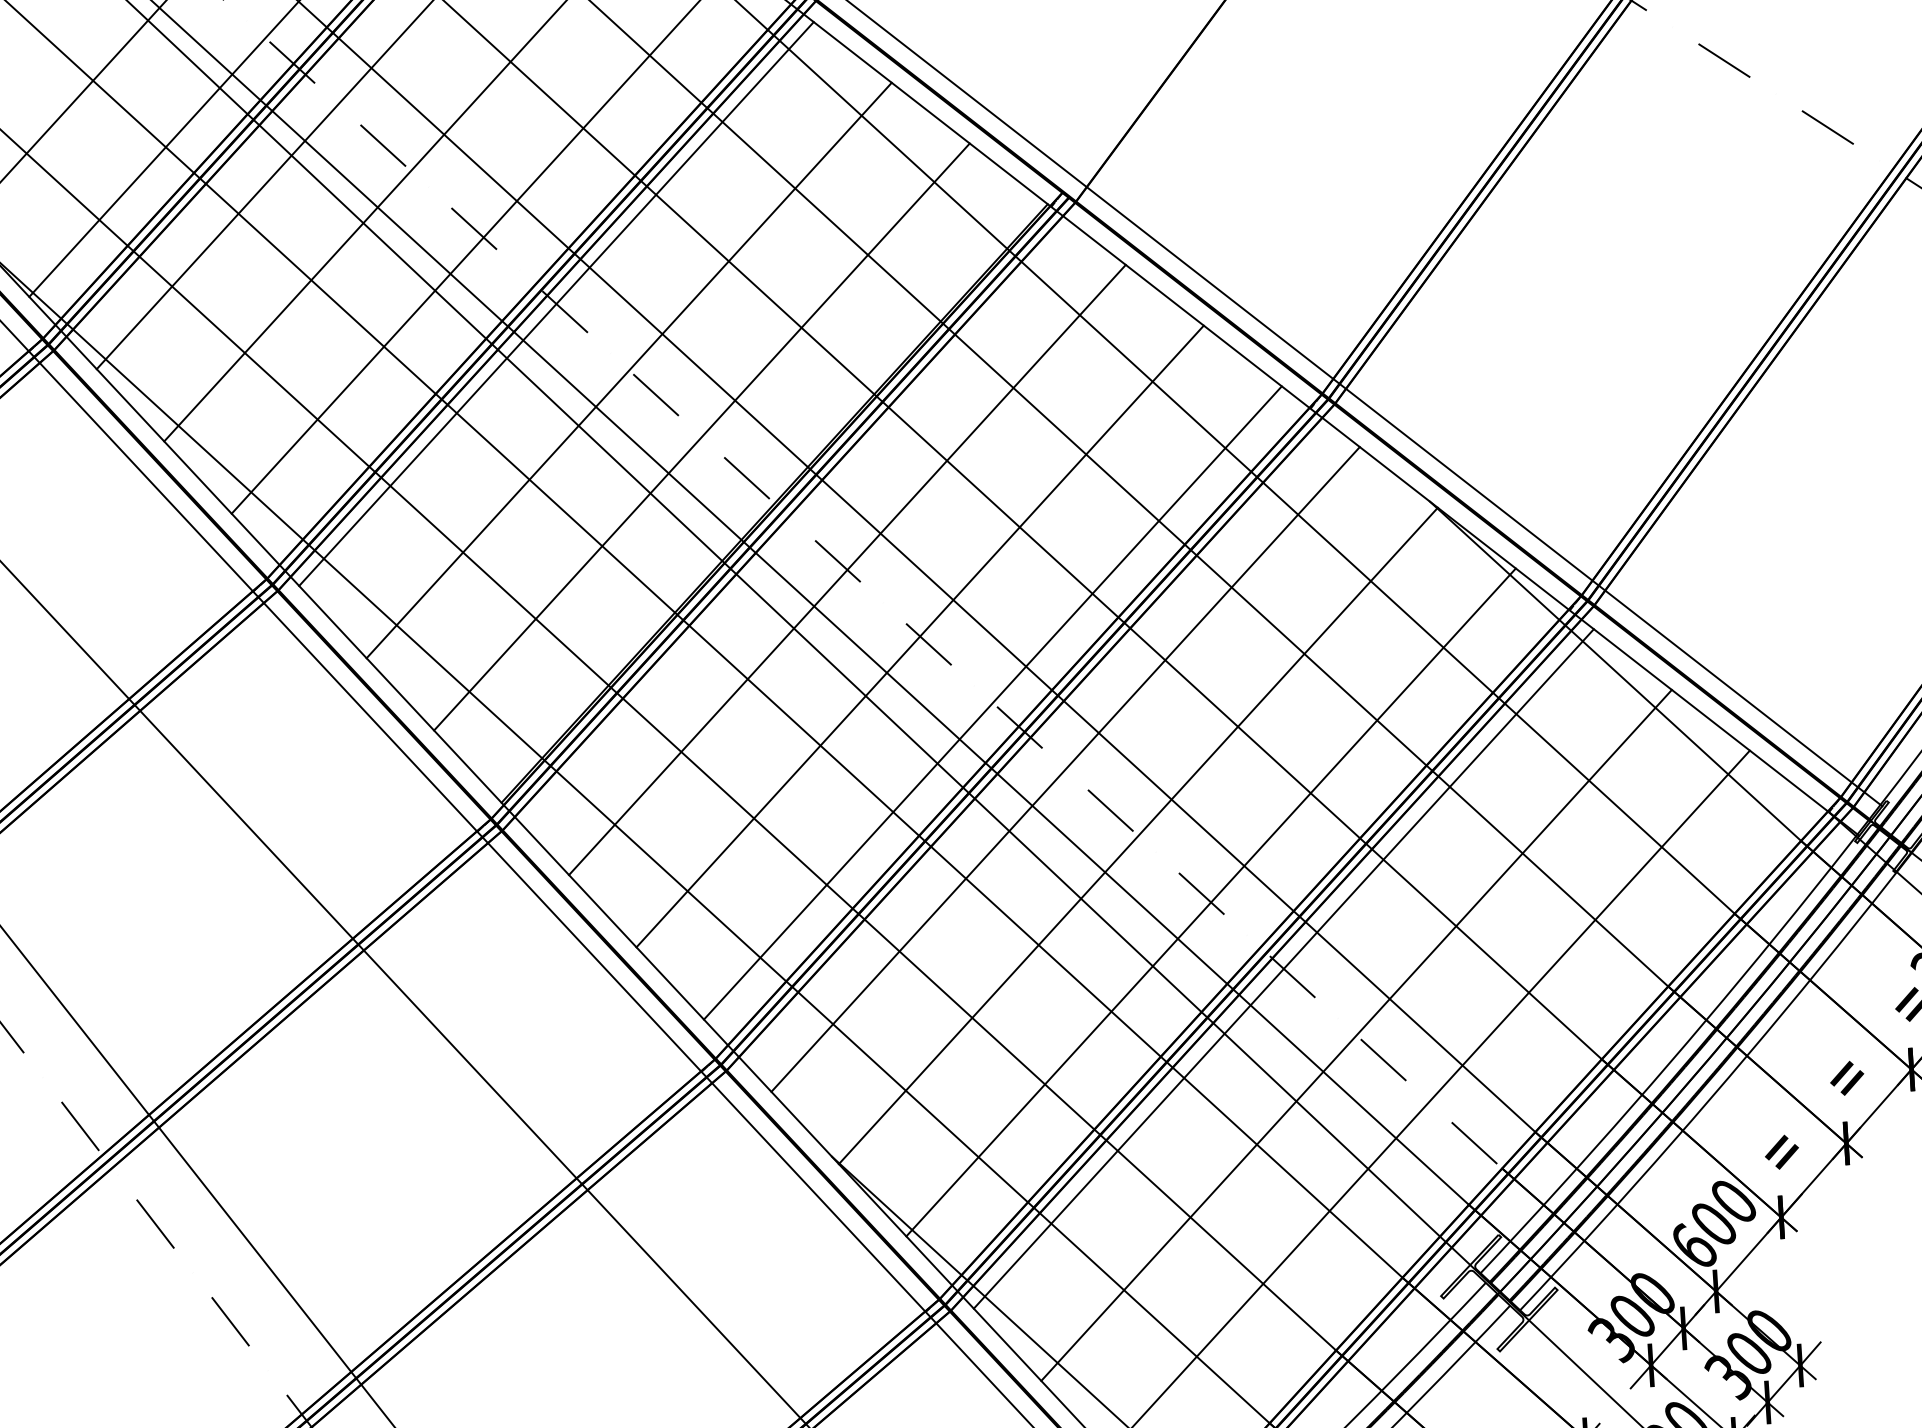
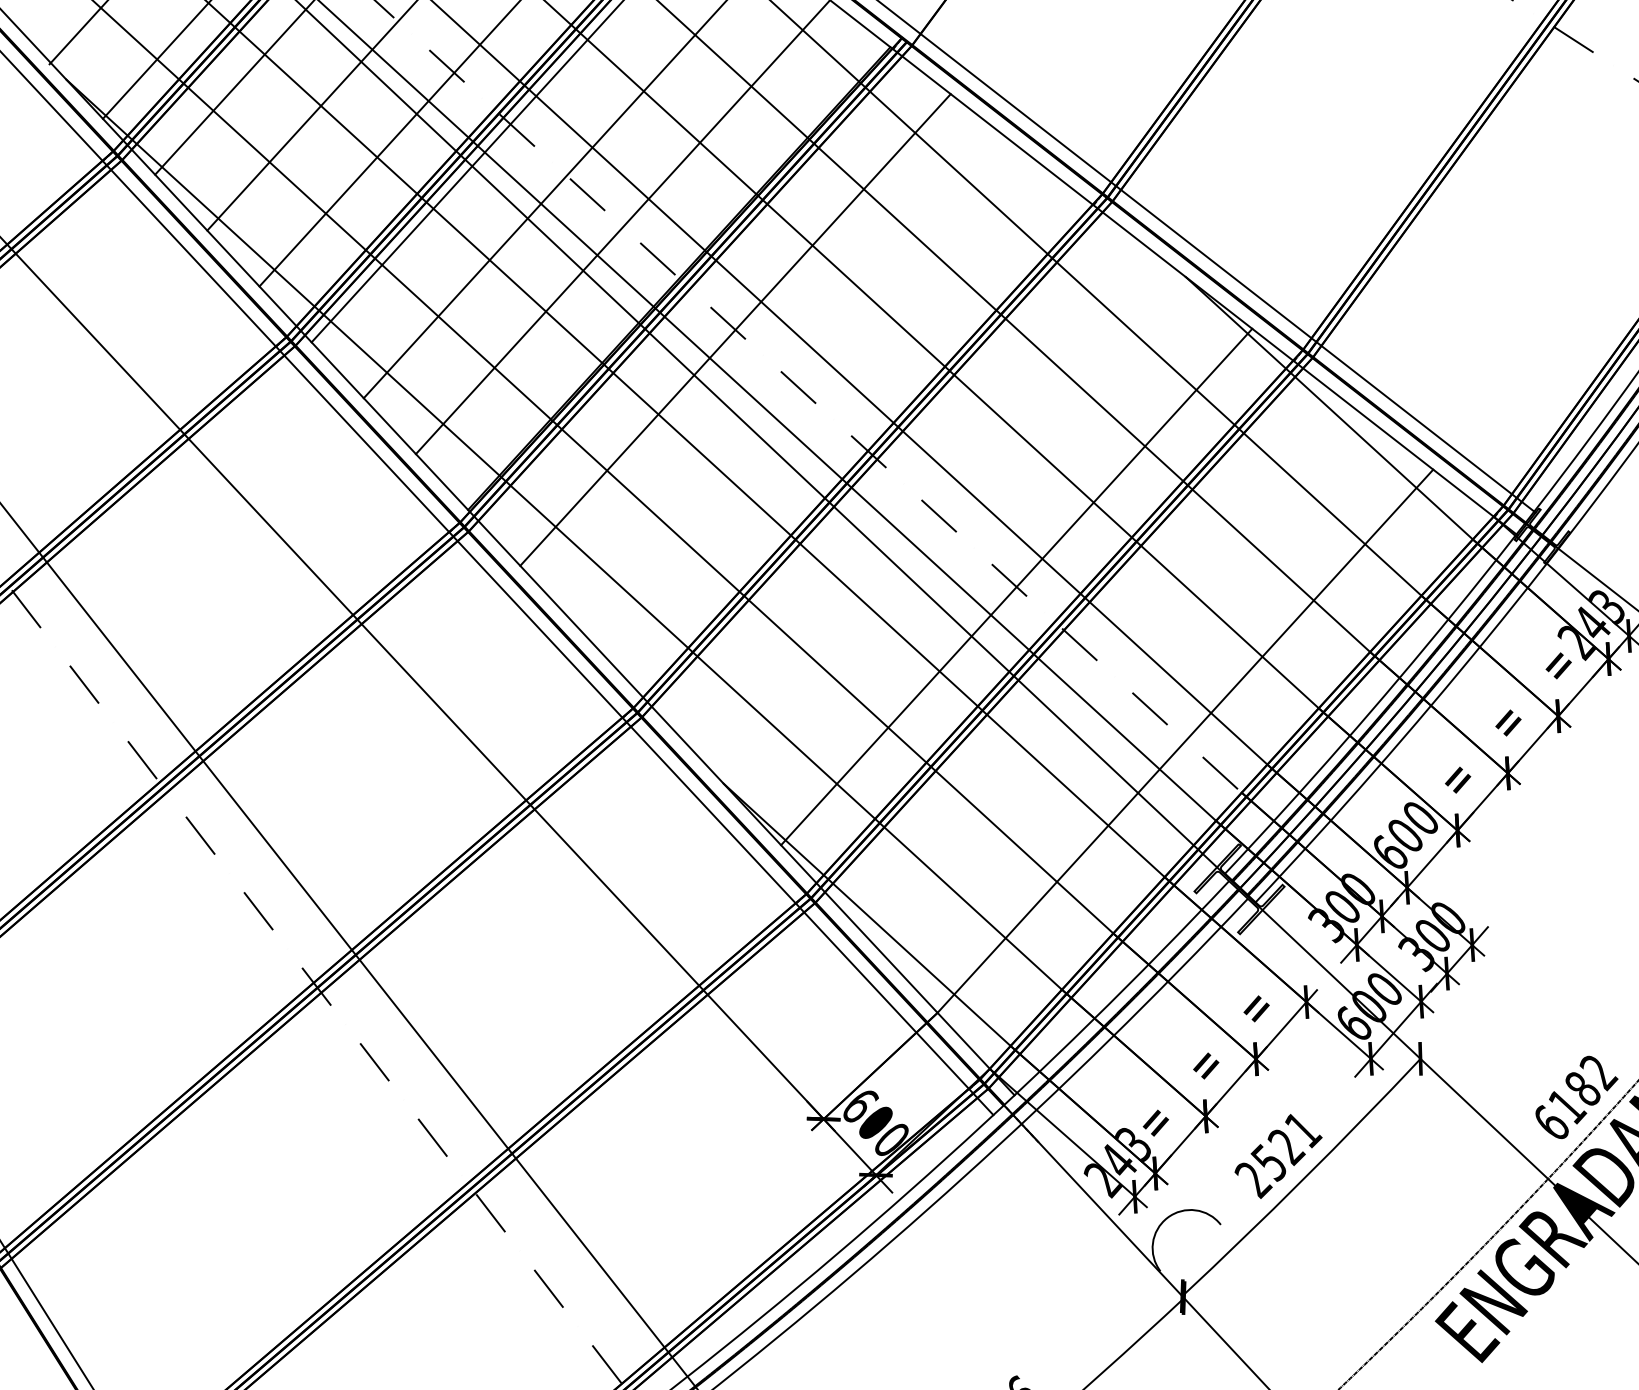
line: (919, 636) -> (791, 381), removed
line: (992, 702) -> (847, 432), removed
line: (1064, 768) -> (903, 483), removed
line: (1138, 835) -> (960, 535), removed
line: (1283, 969) -> (1072, 638), removed
line: (1355, 1034) -> (1128, 689), removed

